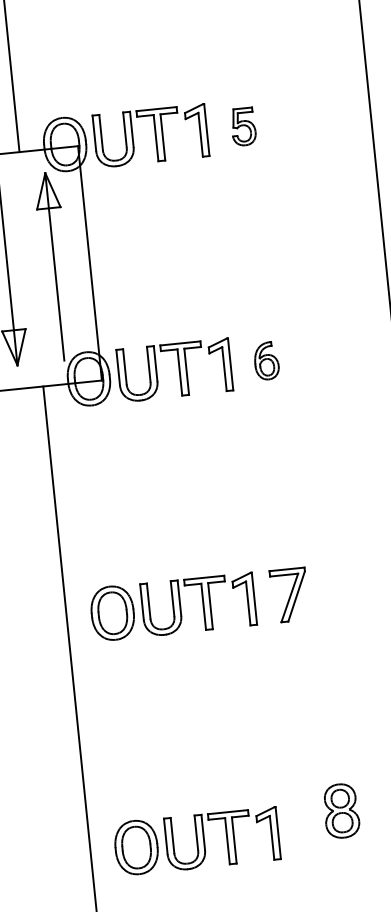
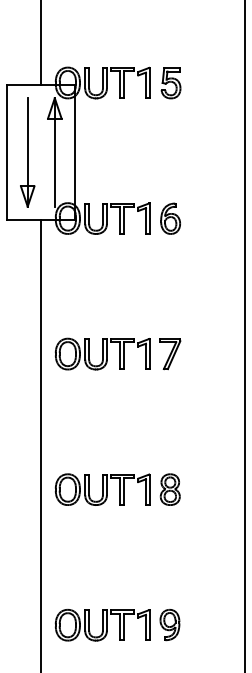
part: (242, 127) -> (170, 83), size x1.43
part: (266, 360) -> (170, 218), size x1.43
part: (340, 810) -> (169, 489), moved

